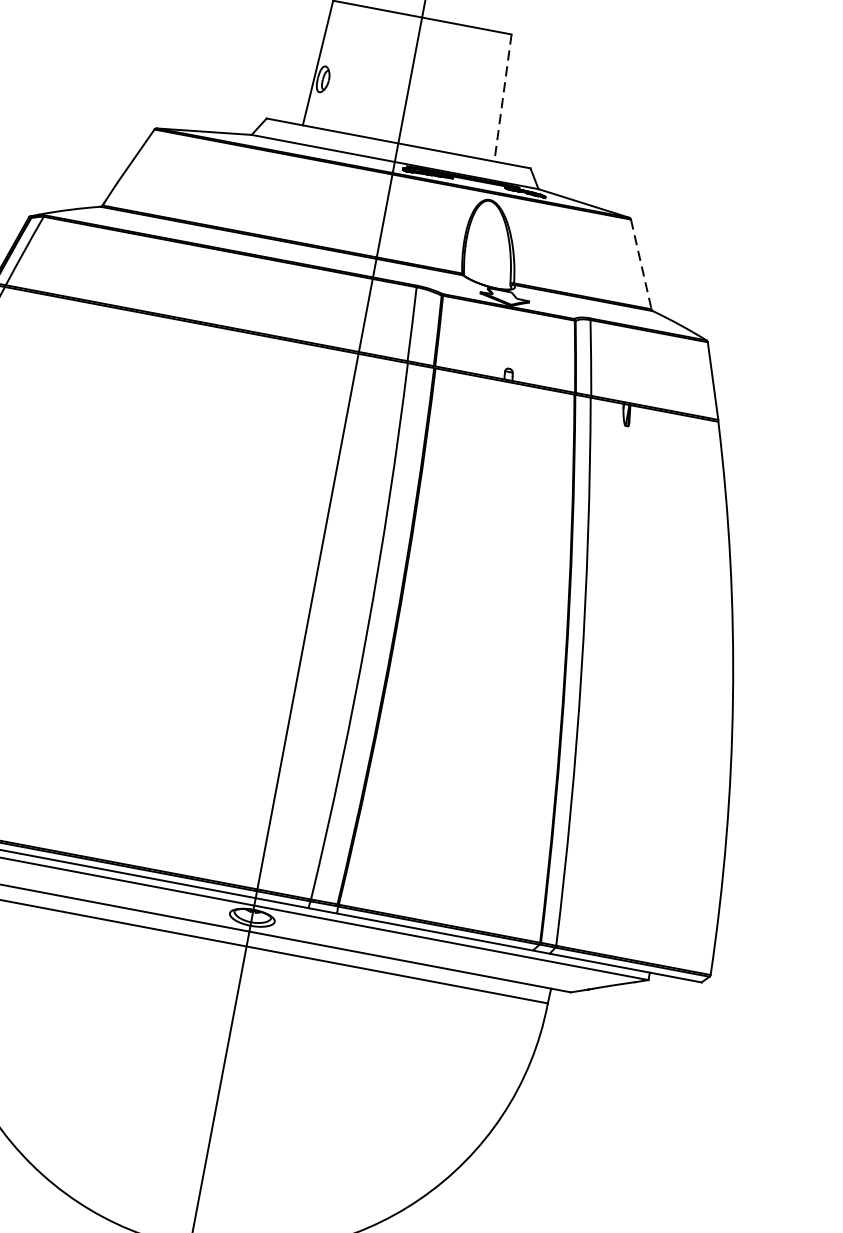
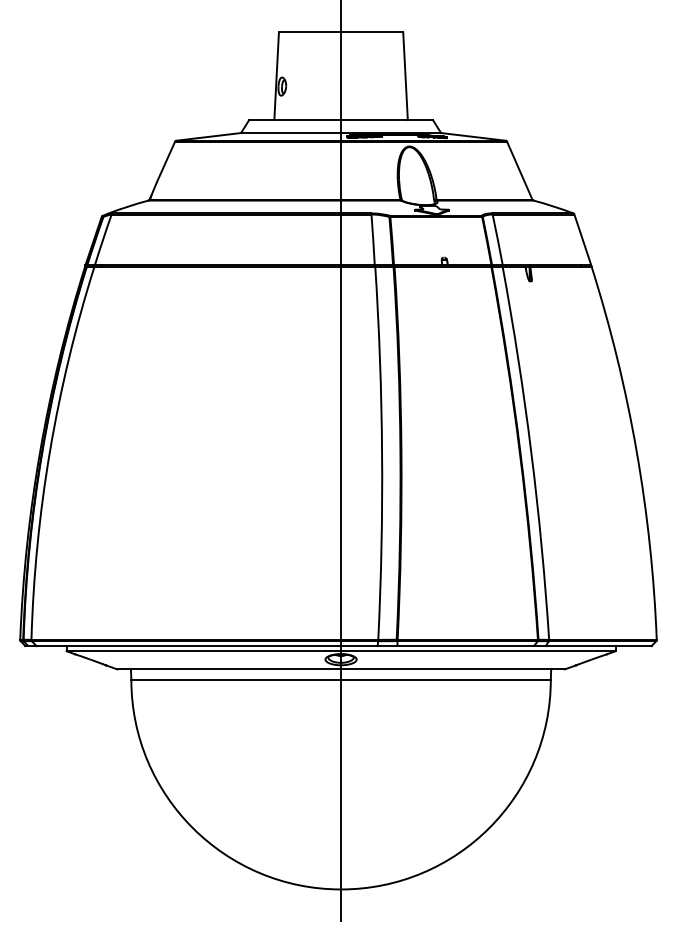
line: (502, 98) -> (405, 76), dashed -> solid
line: (640, 264) -> (519, 170), dashed -> solid

